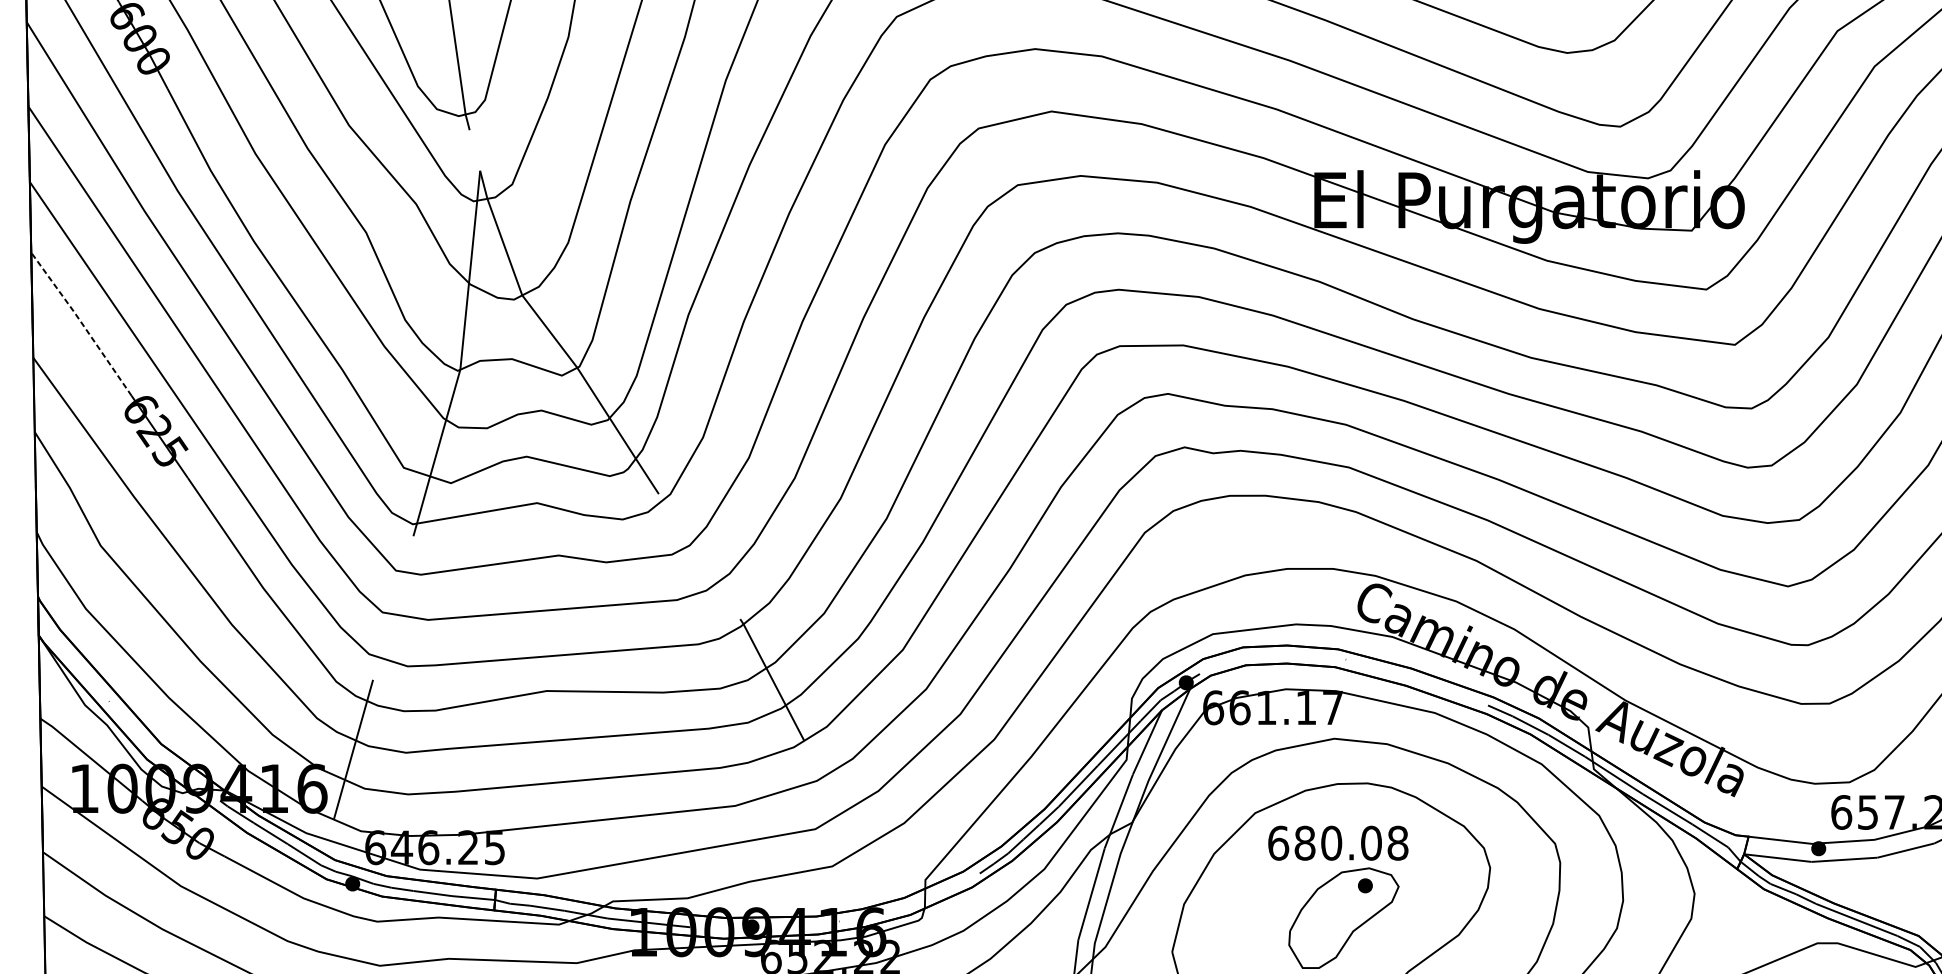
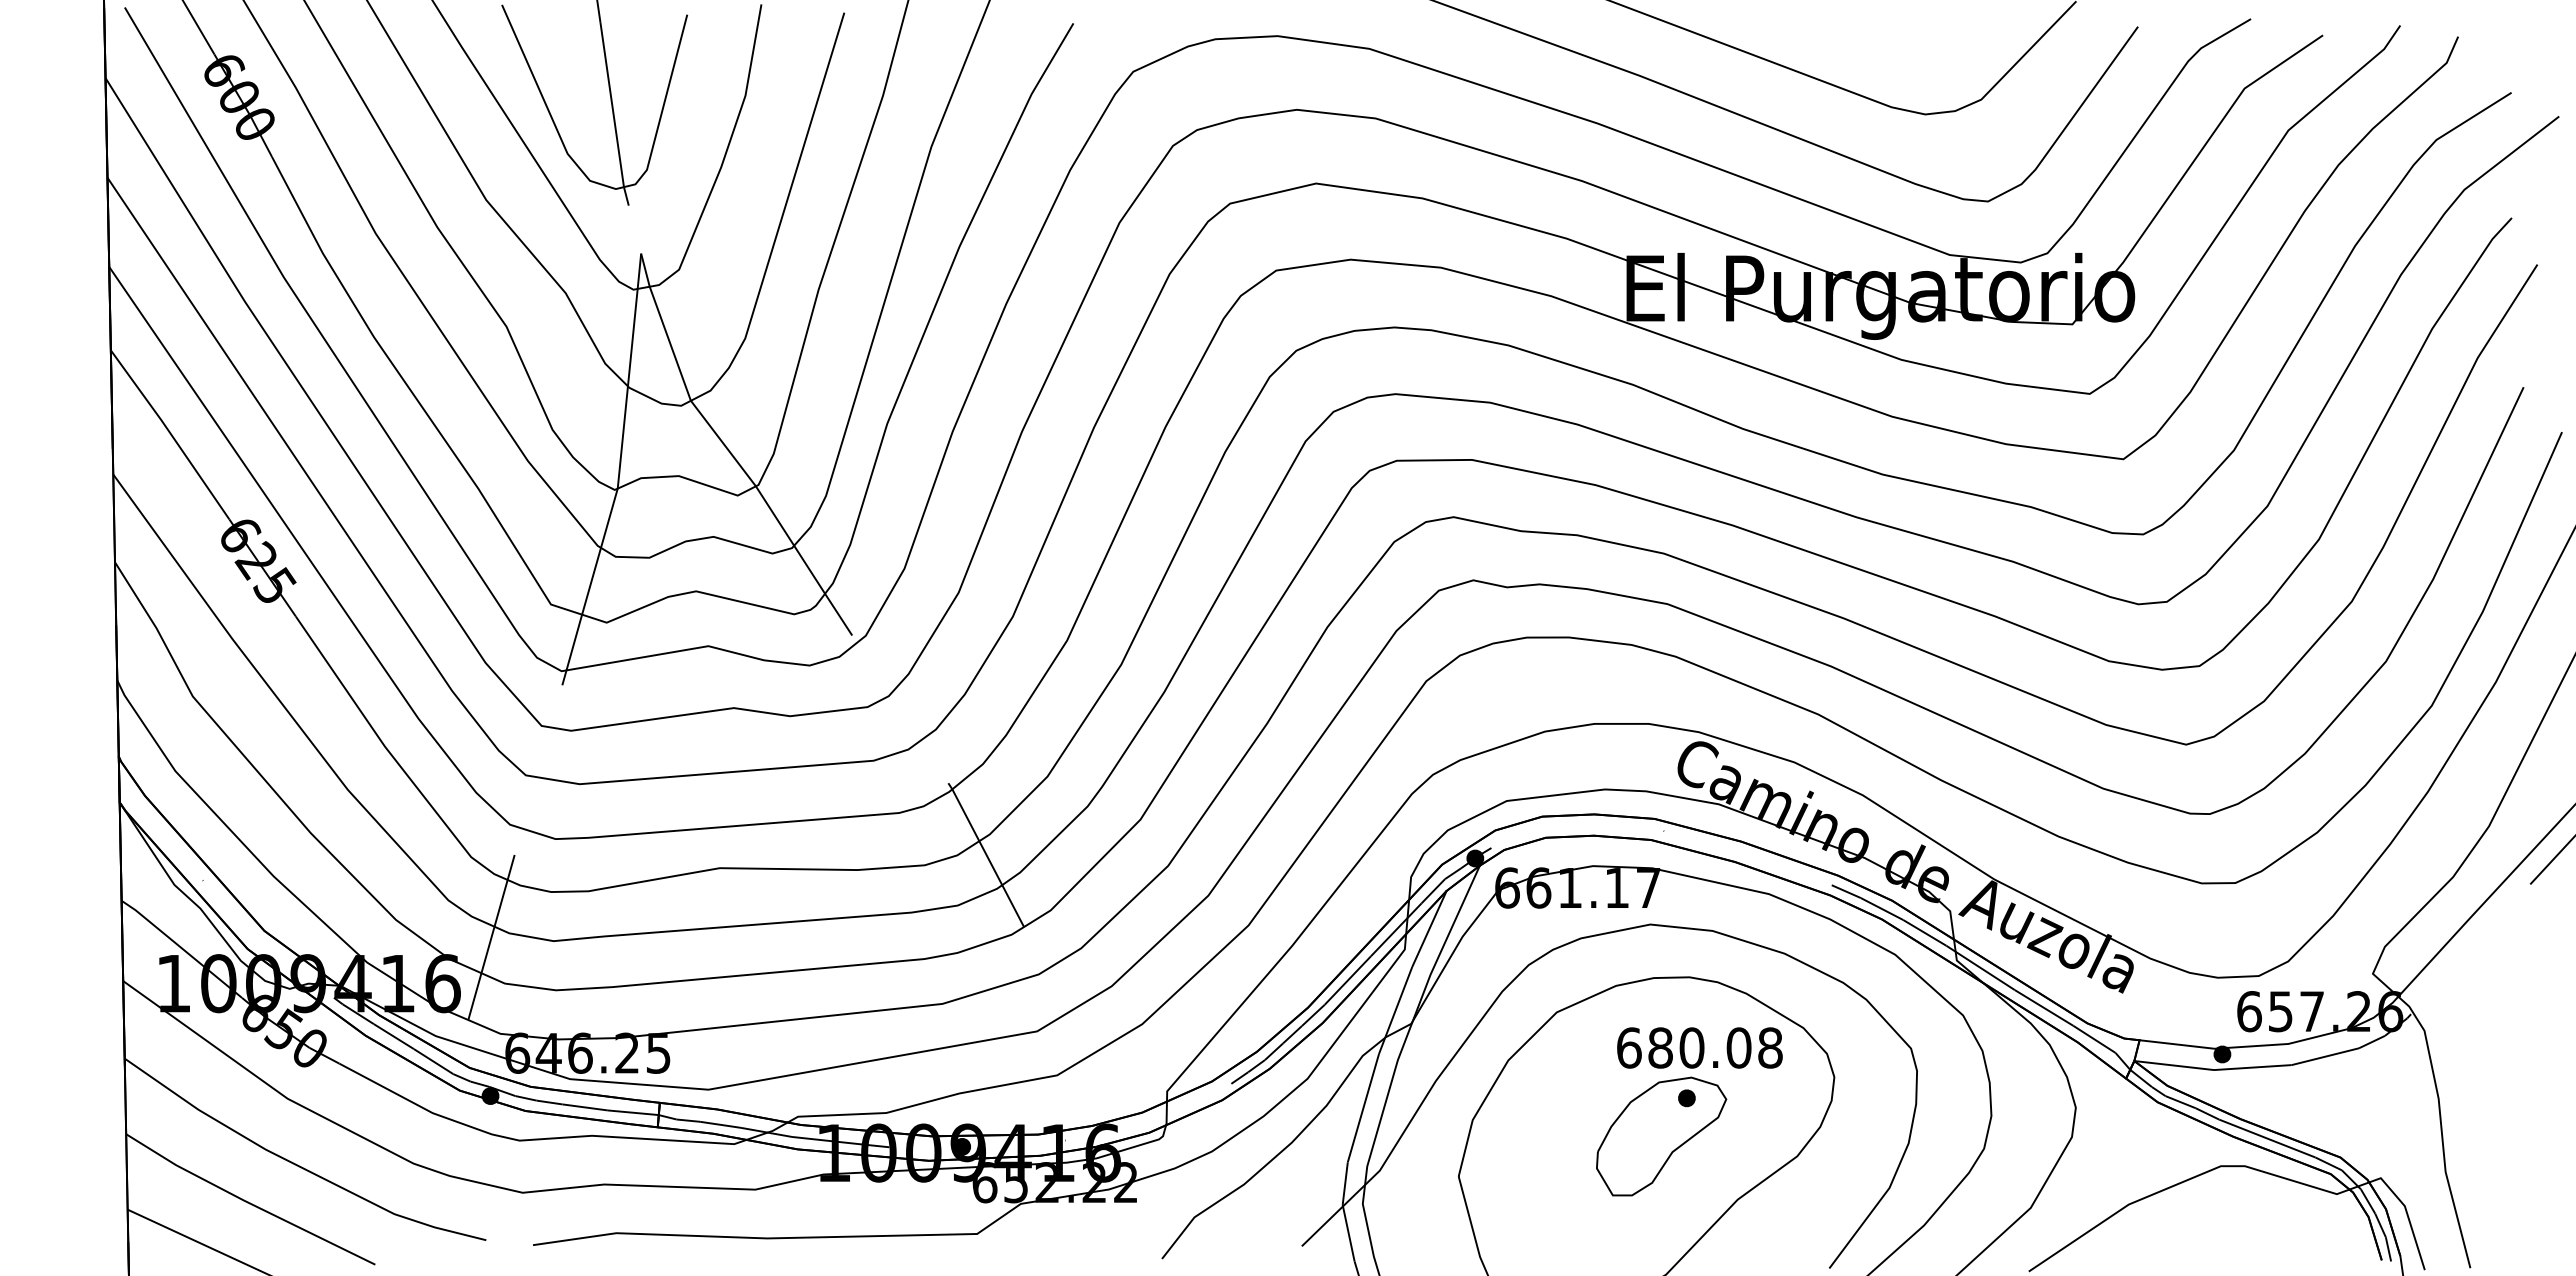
line: (81, 323) -> (170, 433), dashed -> solid
text: (1337, 842) -> (1699, 1047), moved

